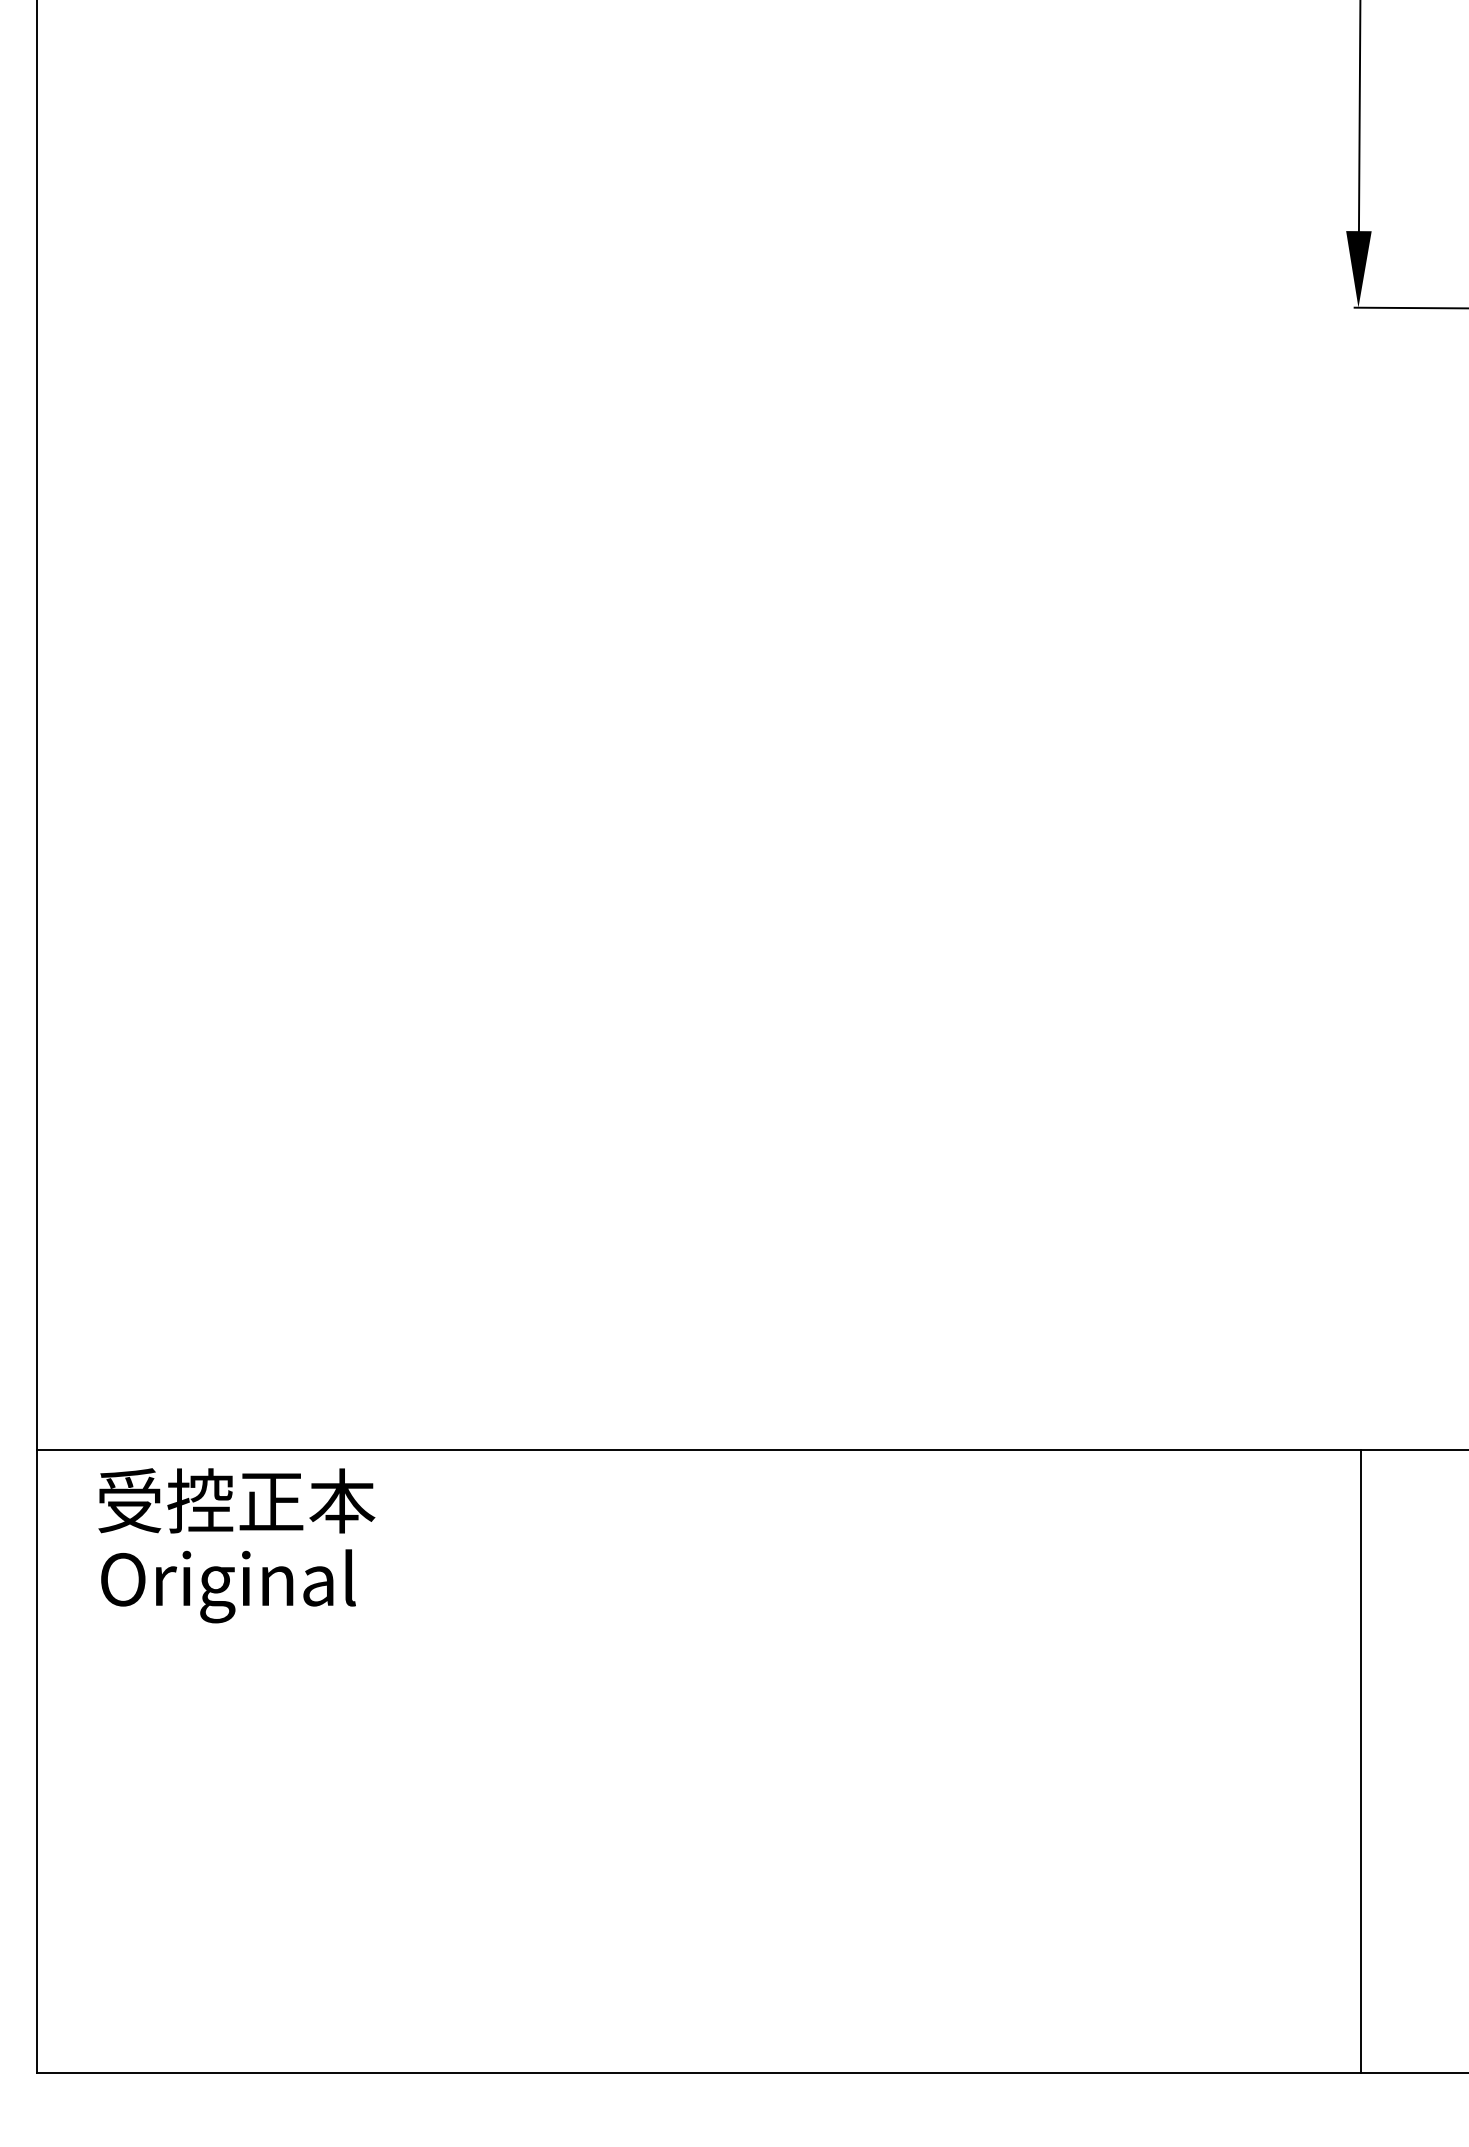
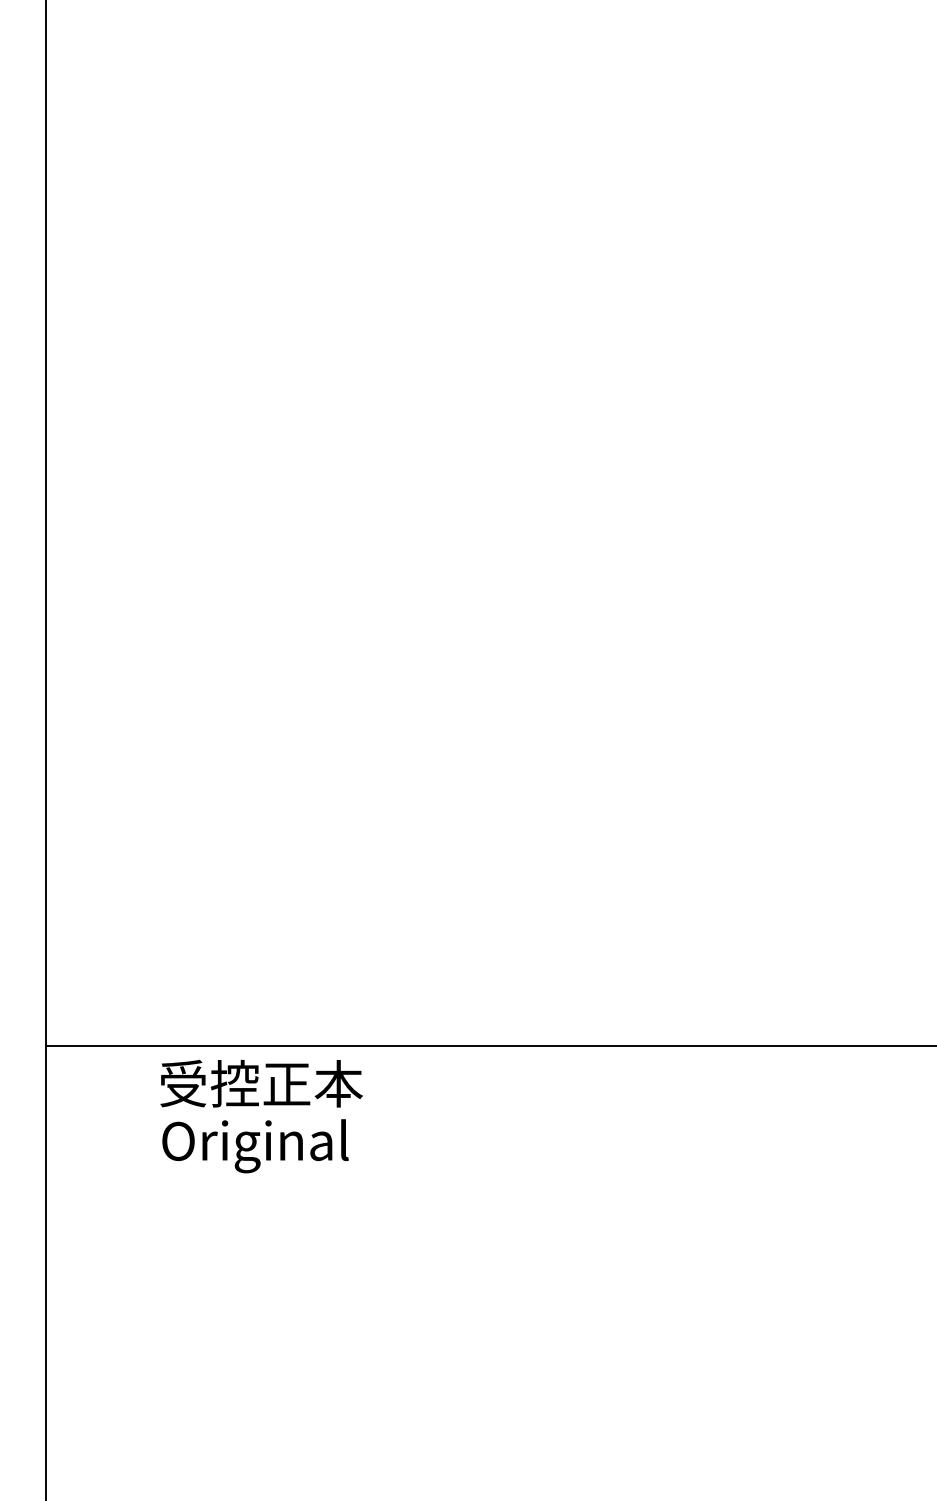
text: (236, 1545) -> (261, 1116), moved

